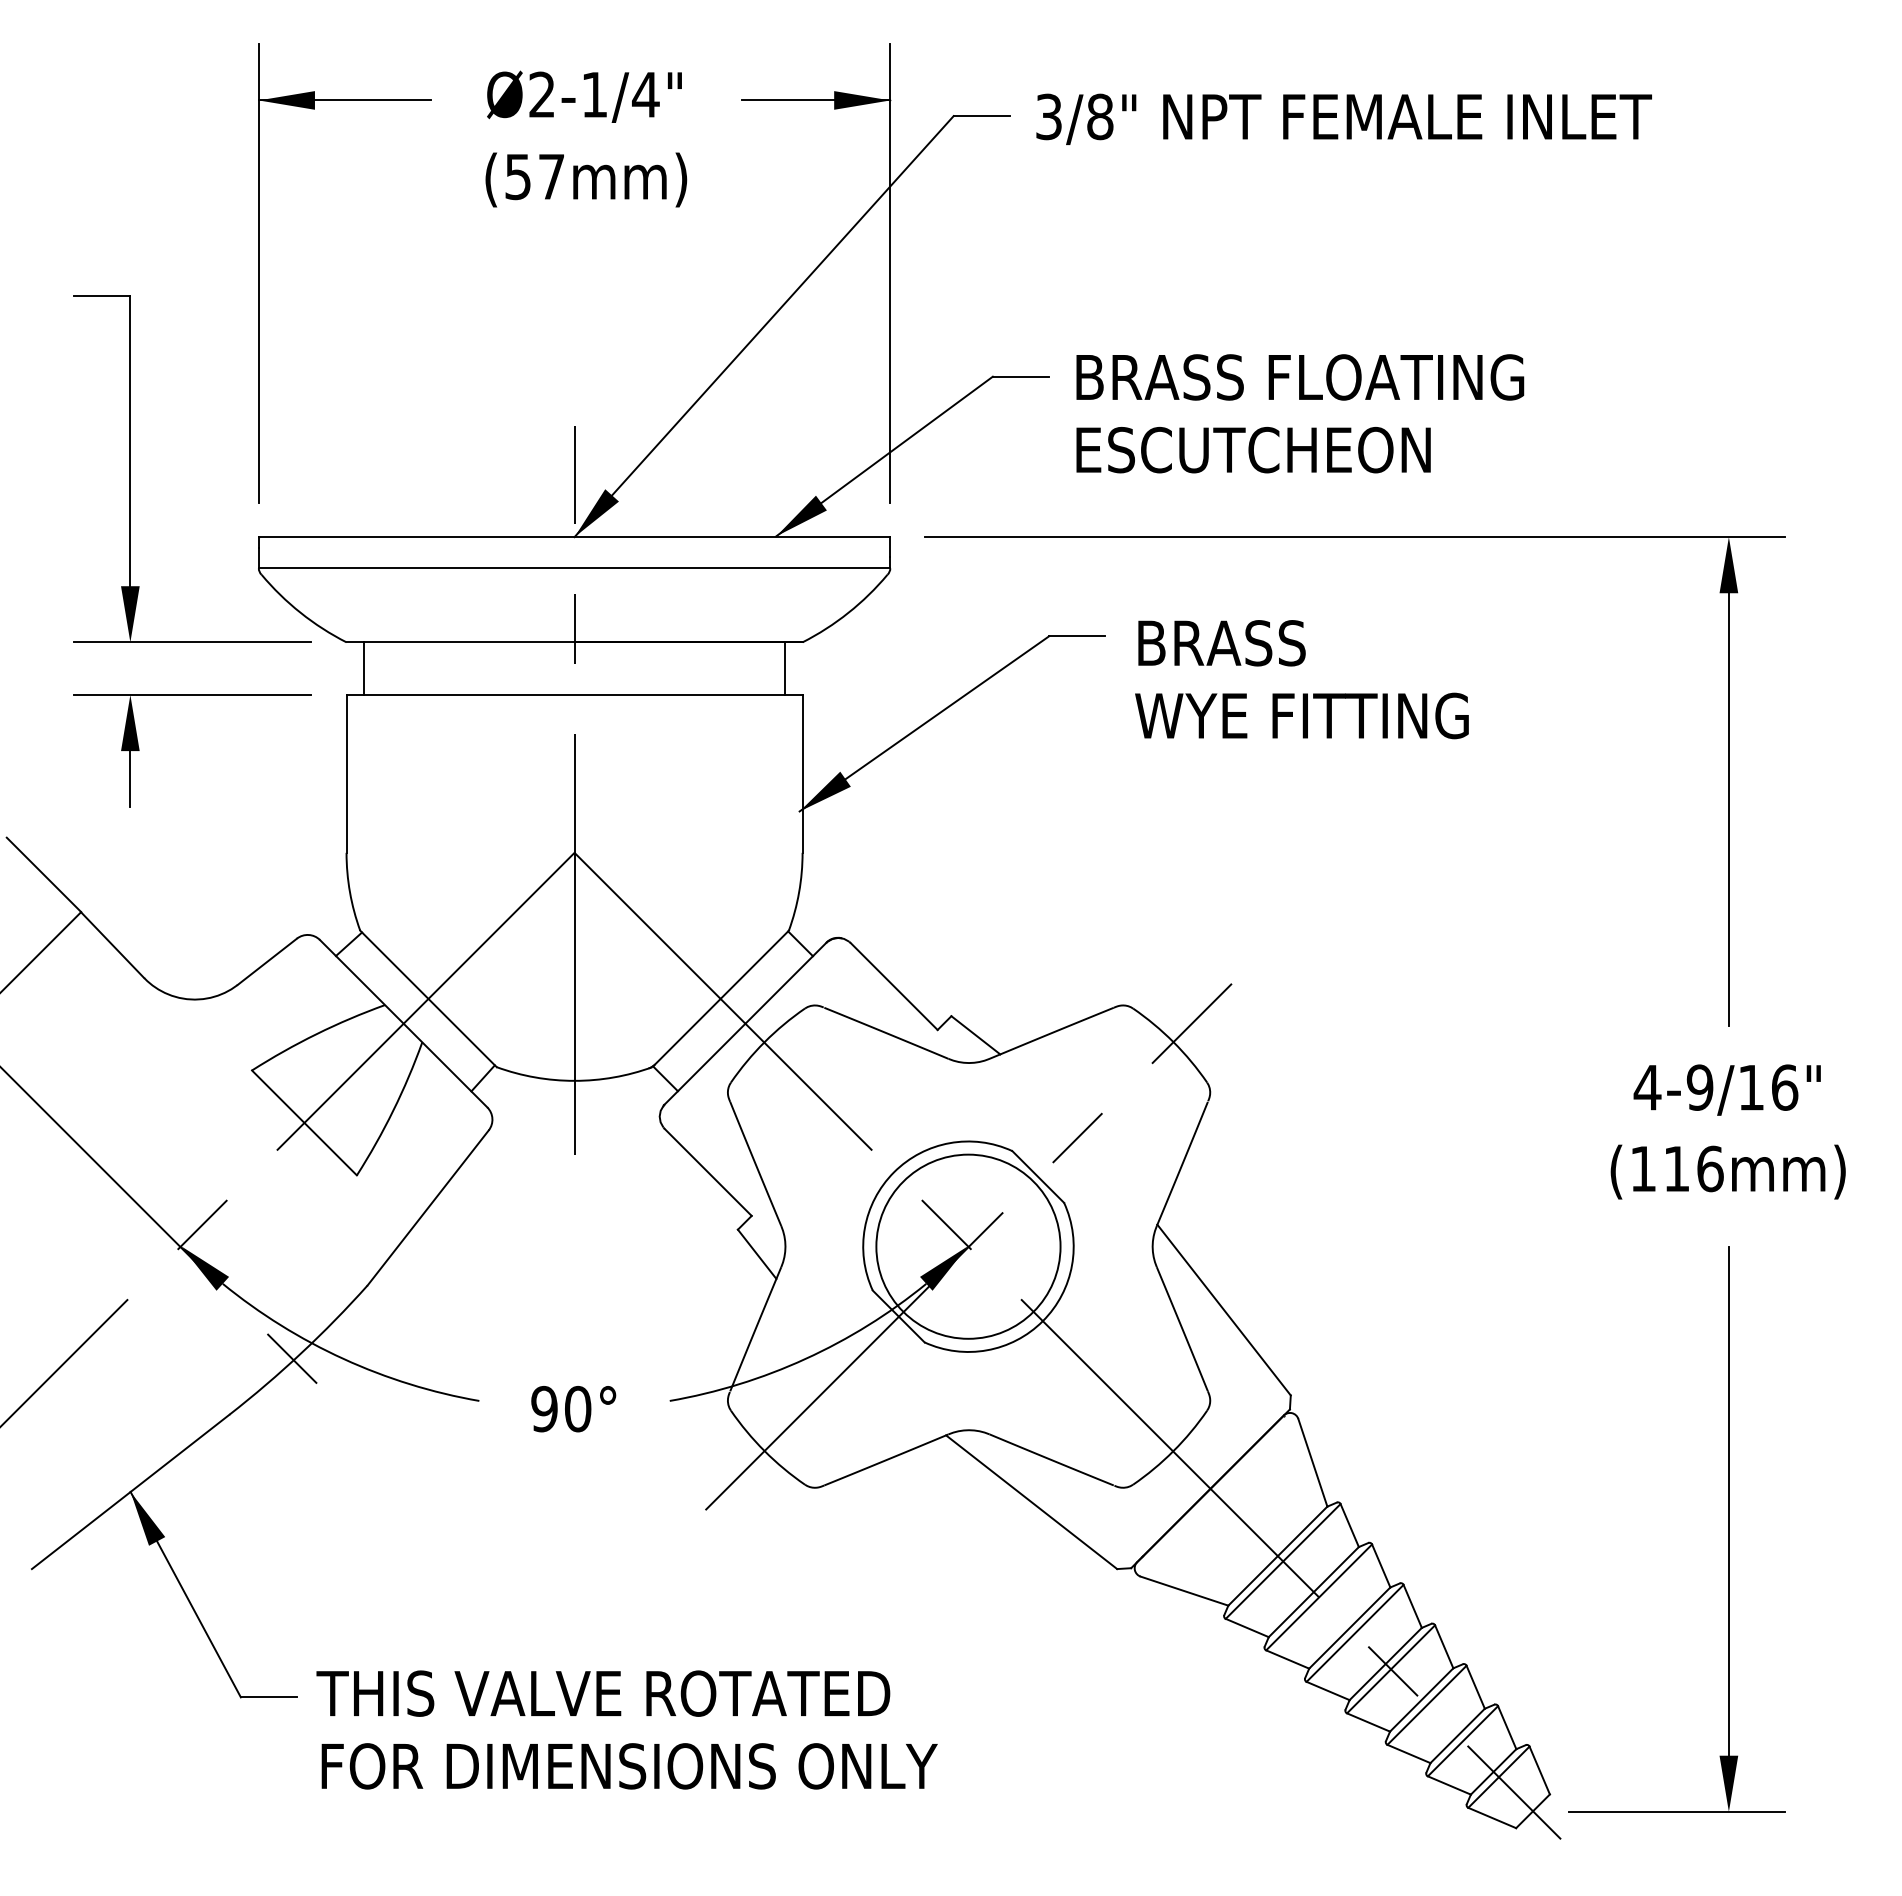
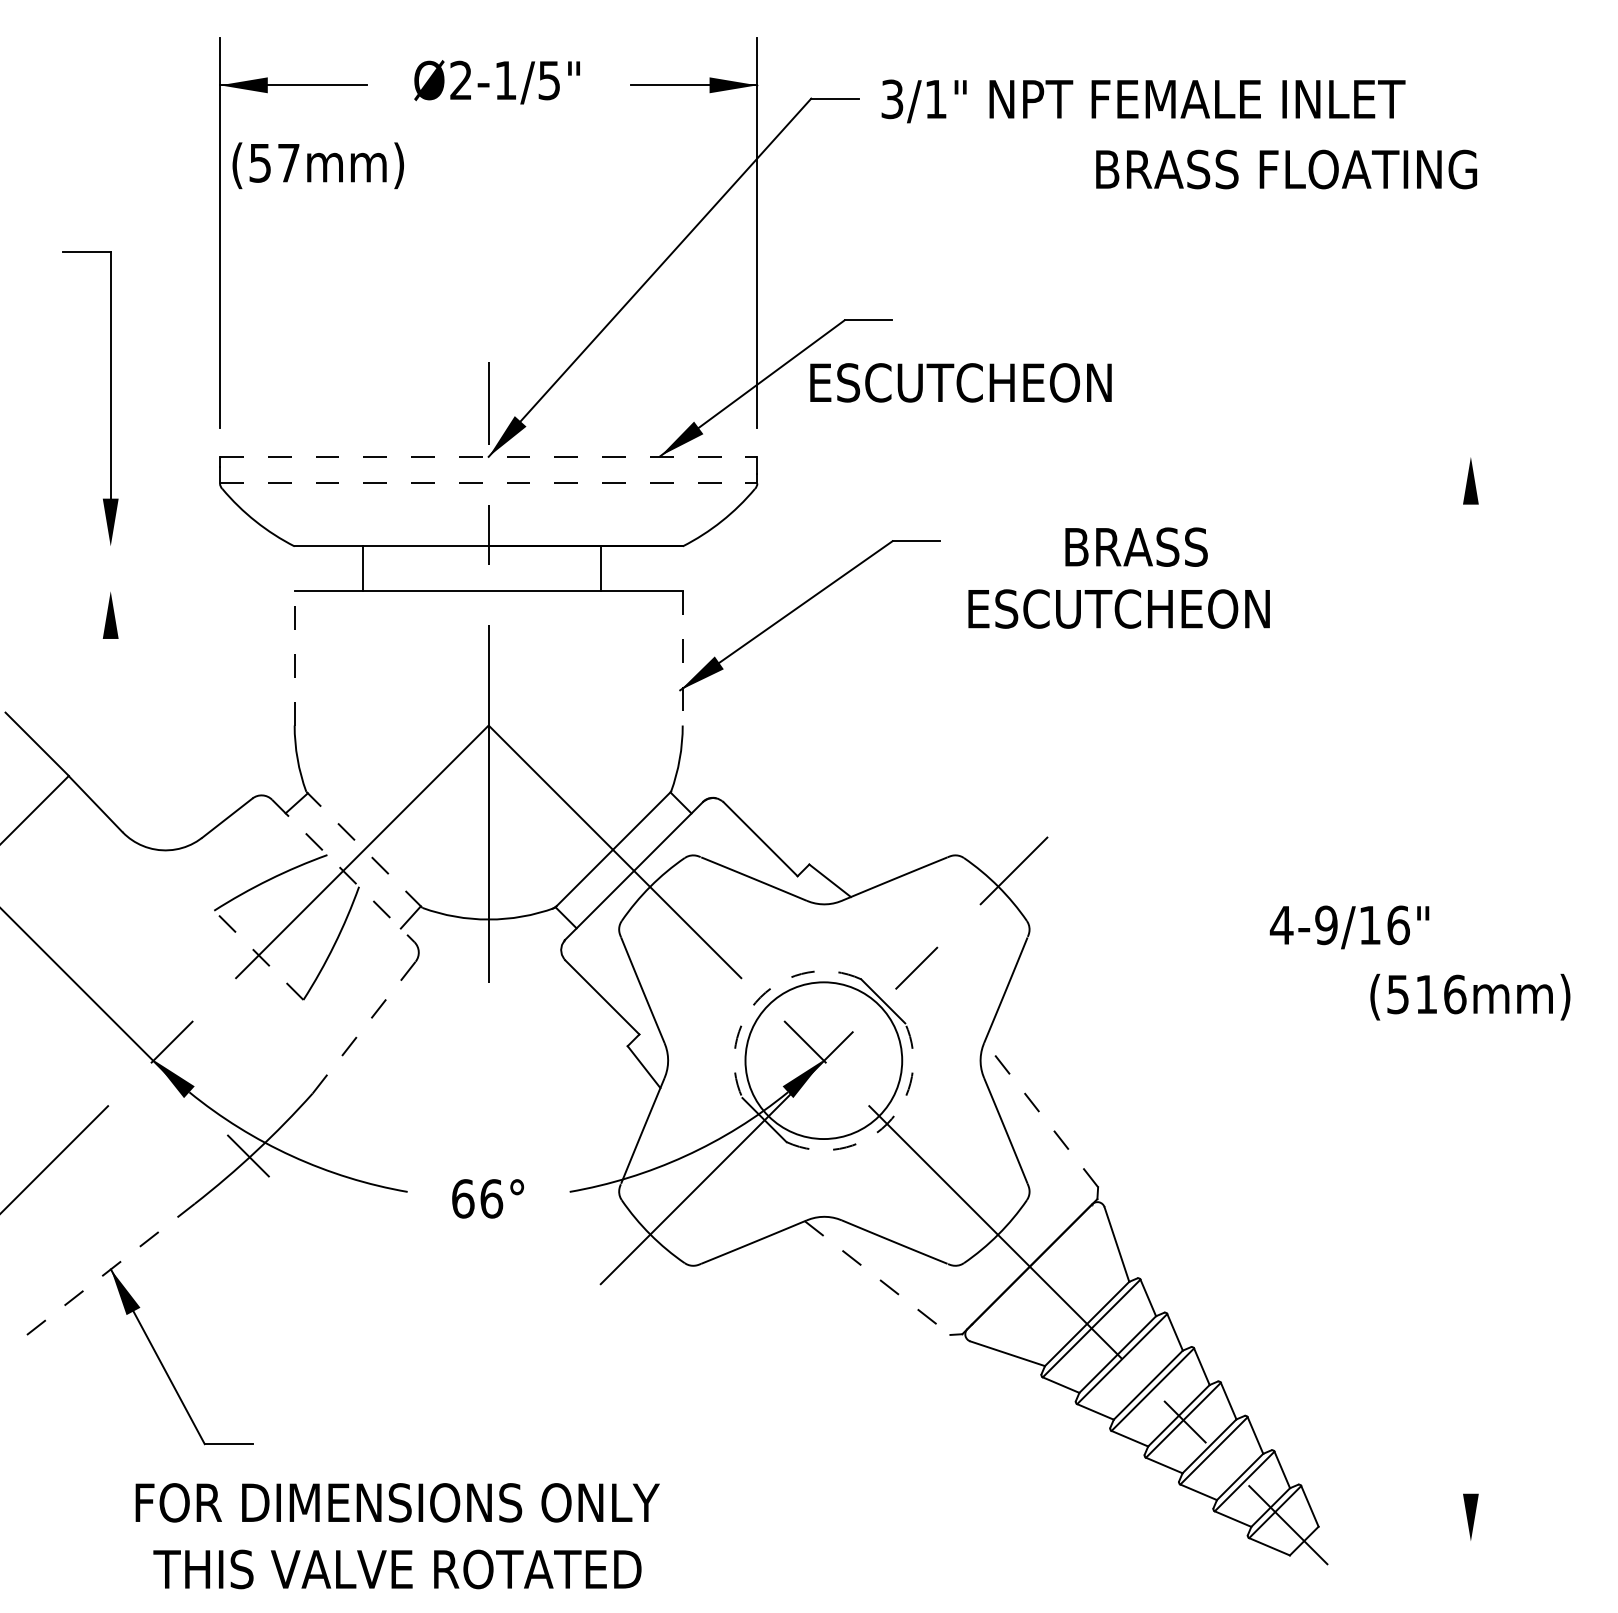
text: (645, 95) -> (549, 81), Ø2-1/4" -> Ø2-1/5"
text: (1100, 116) -> (936, 98), 3/8" -> 3/1"
text: (586, 179) -> (318, 165), moved
text: (1300, 377) -> (1286, 169), moved
text: (1253, 450) -> (960, 383), moved
line: (574, 537) -> (488, 457), solid -> dashed
line: (1355, 537) -> (1153, 457), removed
line: (574, 568) -> (488, 483), solid -> dashed
line: (192, 642) -> (163, 546), removed
text: (1221, 643) -> (1136, 547), moved
line: (364, 668) -> (363, 568), moved
line: (785, 668) -> (601, 568), moved
line: (192, 694) -> (163, 590), removed
text: (1313, 715) -> (1117, 608), WYE FITTING -> ESCUTCHEON
line: (346, 773) -> (294, 658), solid -> dashed
line: (802, 773) -> (682, 658), solid -> dashed
line: (130, 779) -> (110, 663), removed
line: (1728, 809) -> (1470, 688), removed
line: (428, 998) -> (364, 849), solid -> dashed
line: (404, 1024) -> (343, 871), solid -> dashed
text: (1726, 1089) -> (1348, 926), moved
line: (304, 1122) -> (258, 954), solid -> dashed
text: (1642, 1169) -> (1397, 994), (116mm) -> (516mm)
arc: (894, 1172) -> (760, 997), solid -> dashed
line: (428, 1207) -> (364, 1027), solid -> dashed
line: (1223, 1309) -> (1040, 1114), solid -> dashed
arc: (1042, 1321) -> (886, 1124), solid -> dashed
text: (561, 1408) -> (477, 1198), 90° -> 66°
line: (131, 1491) -> (111, 1268), solid -> dashed
line: (1728, 1501) -> (1470, 1277), removed
line: (1031, 1502) -> (877, 1278), solid -> dashed
text: (603, 1693) -> (397, 1569), moved
text: (629, 1766) -> (397, 1502), moved
line: (1676, 1811) -> (1426, 1541), removed

